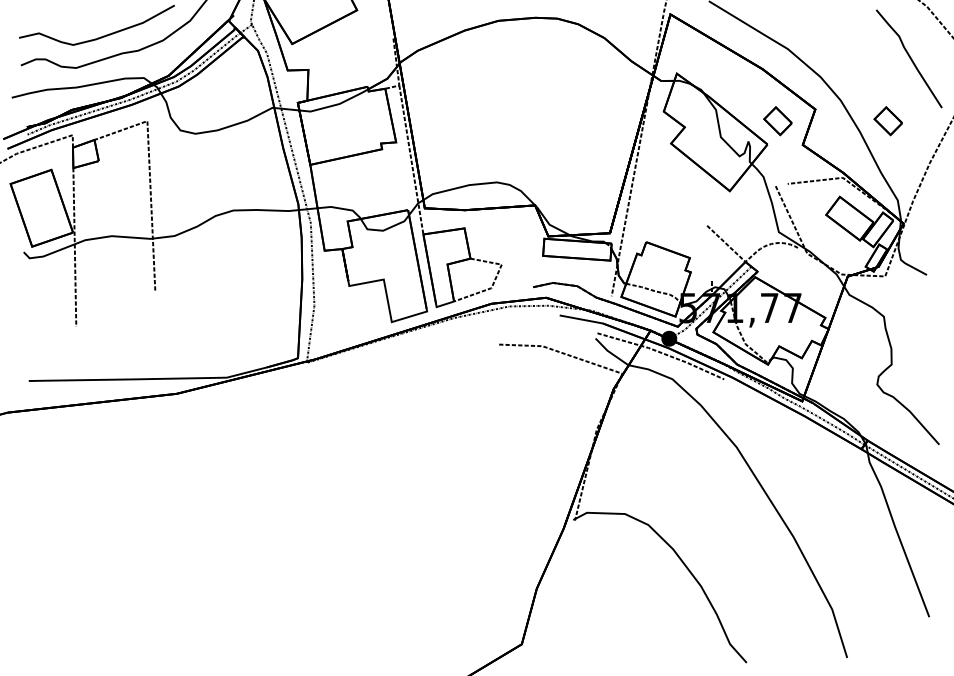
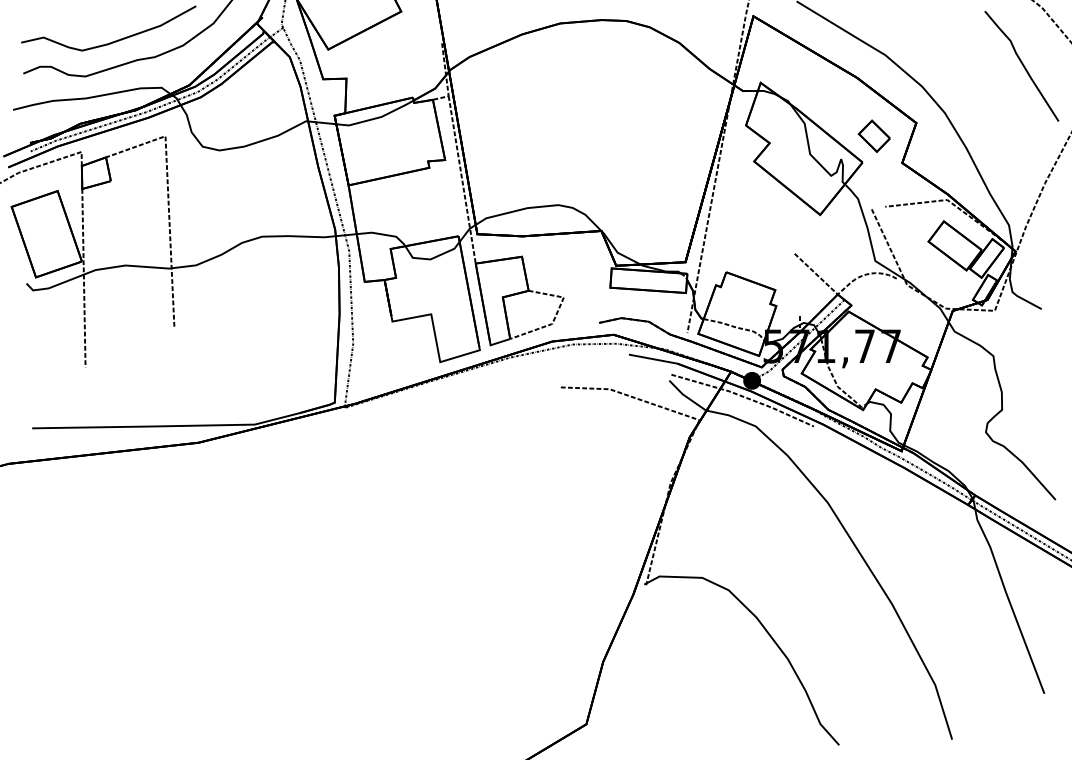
part: (887, 120) -> (997, 135), removed

